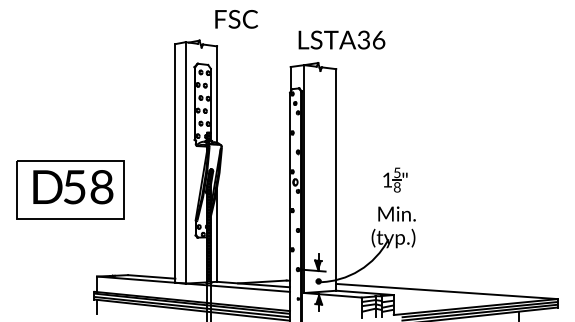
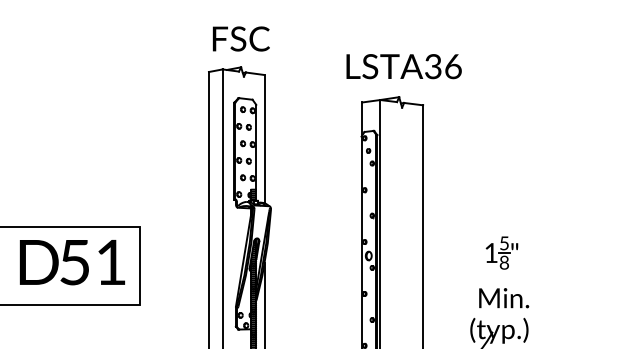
text: (236, 19) -> (241, 39), moved
text: (341, 39) -> (403, 65), moved
text: (101, 187) -> (110, 262), 58 -> 51

